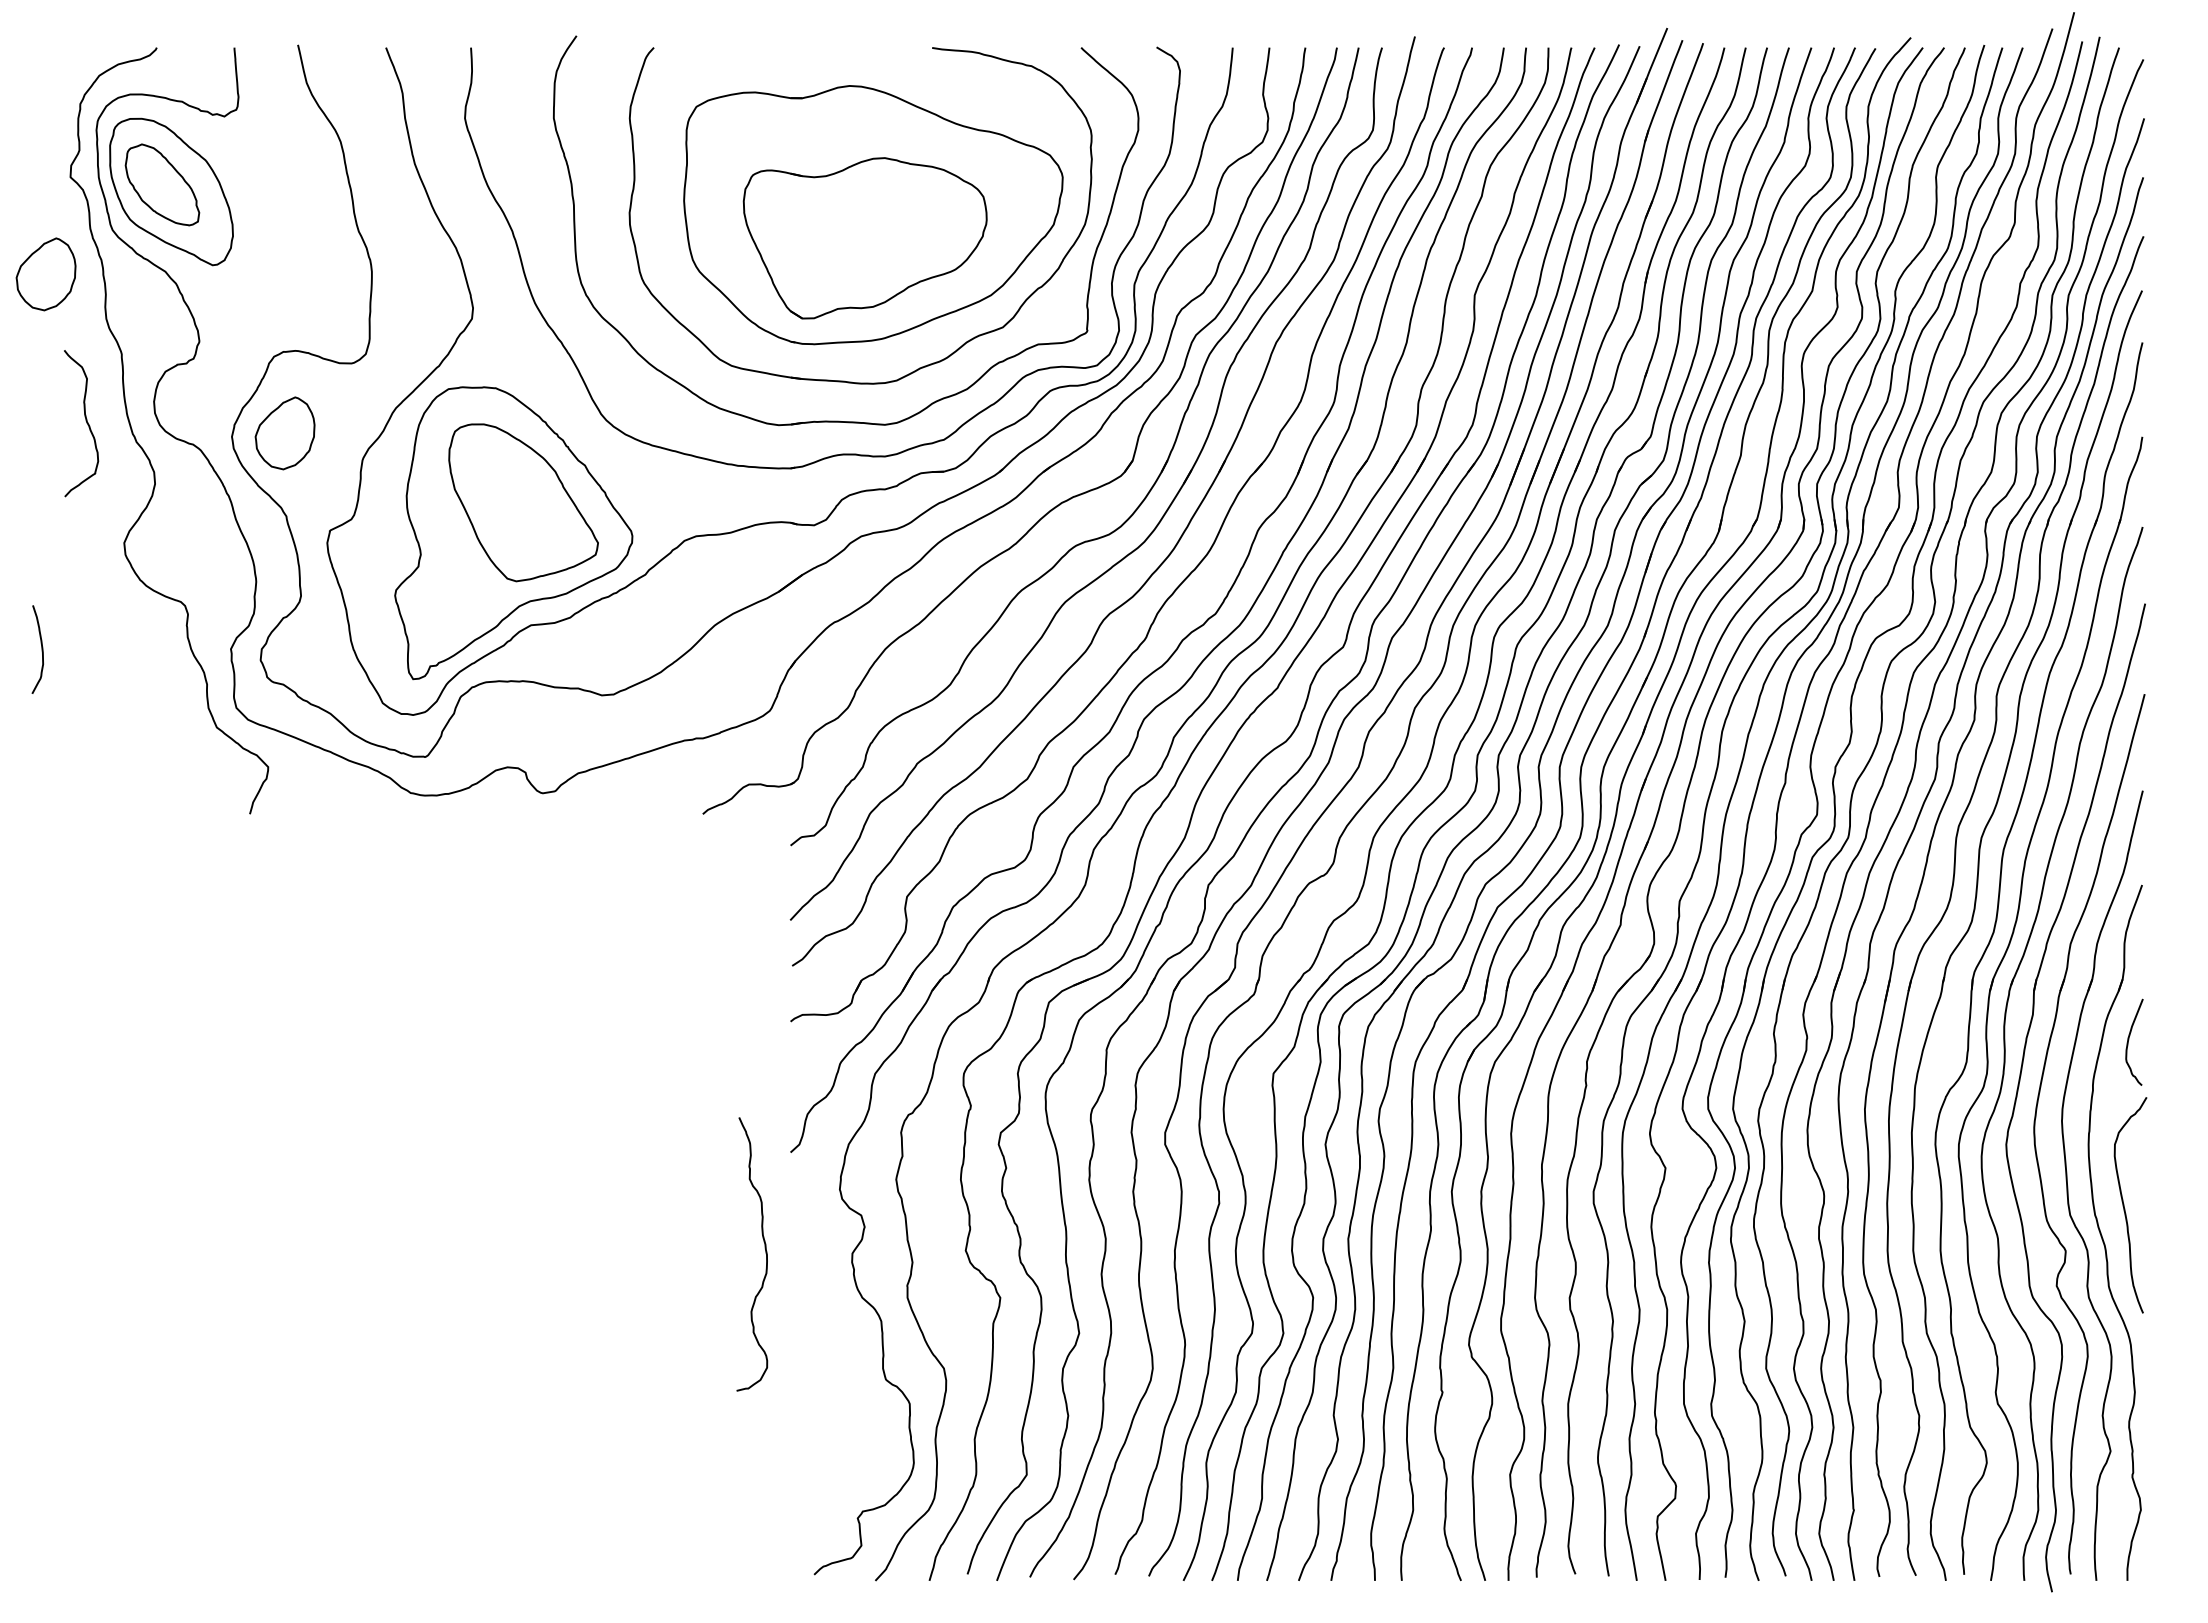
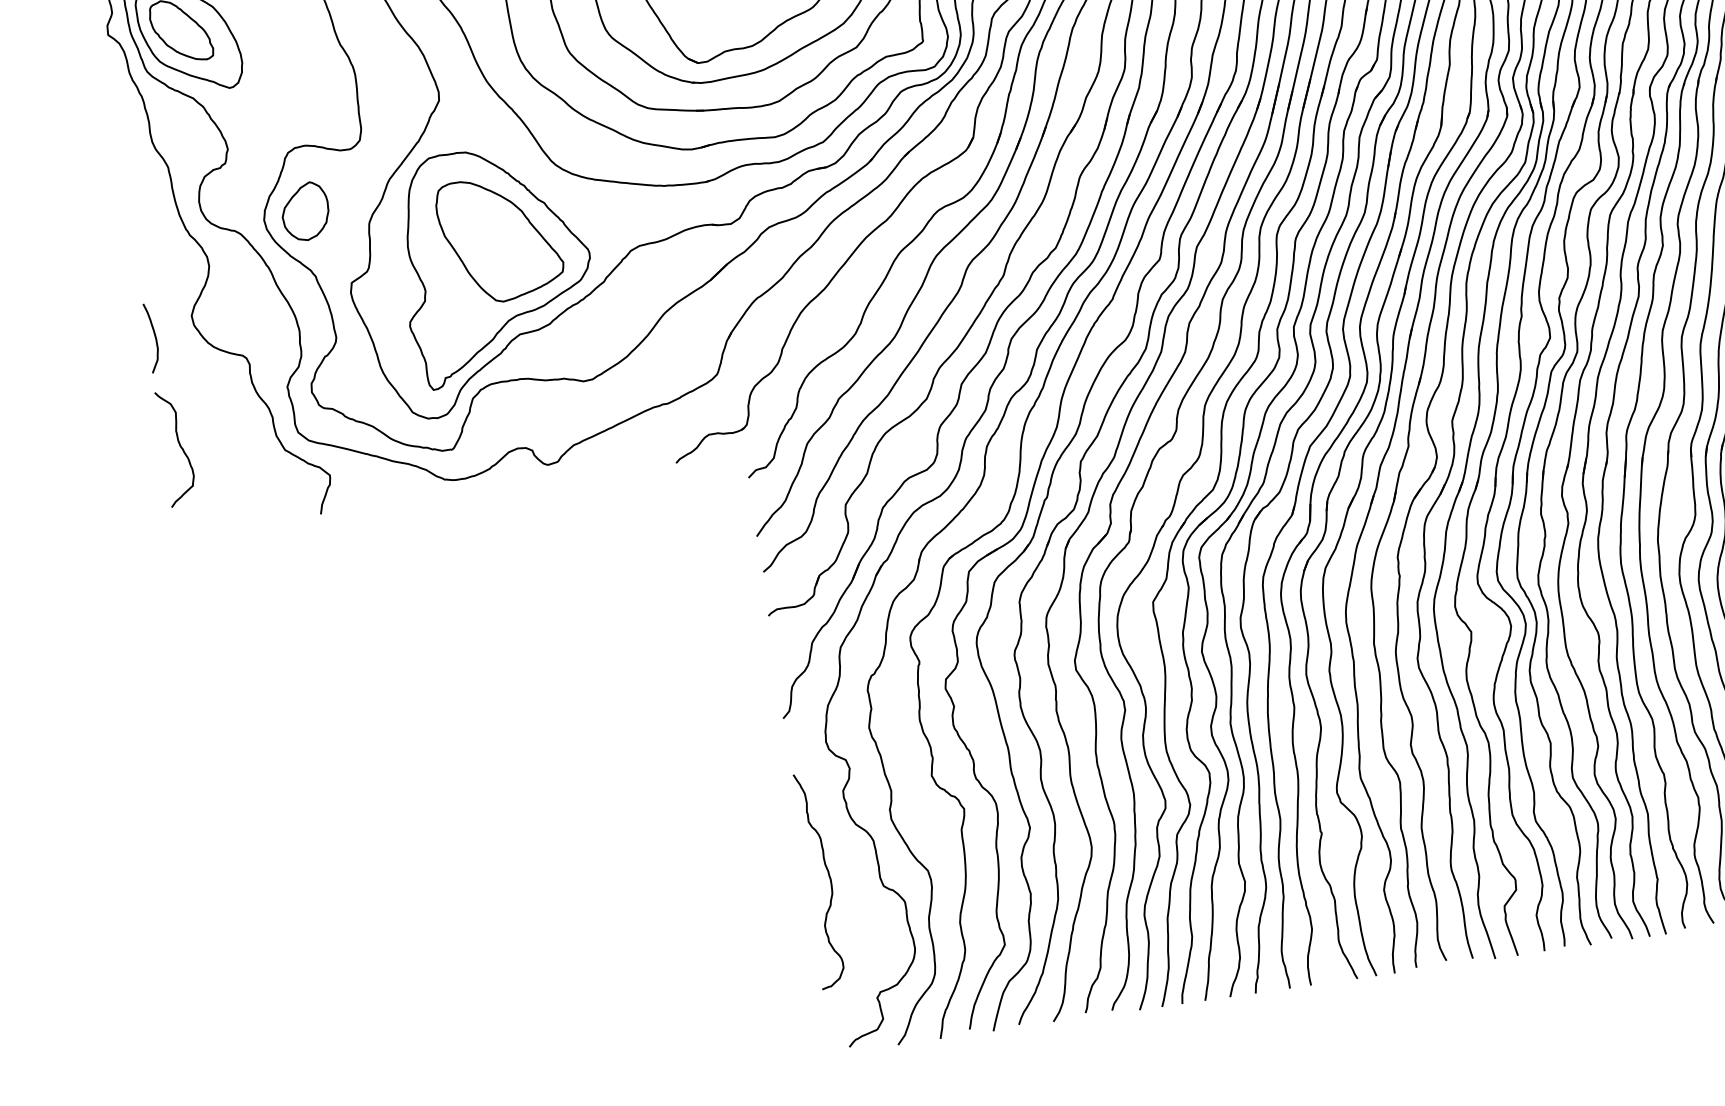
part: (45, 274) -> (99, 114), removed
curve: (85, 420) -> (179, 445), moved
curve: (41, 649) -> (154, 337), moved
curve: (765, 1253) -> (829, 878), moved

